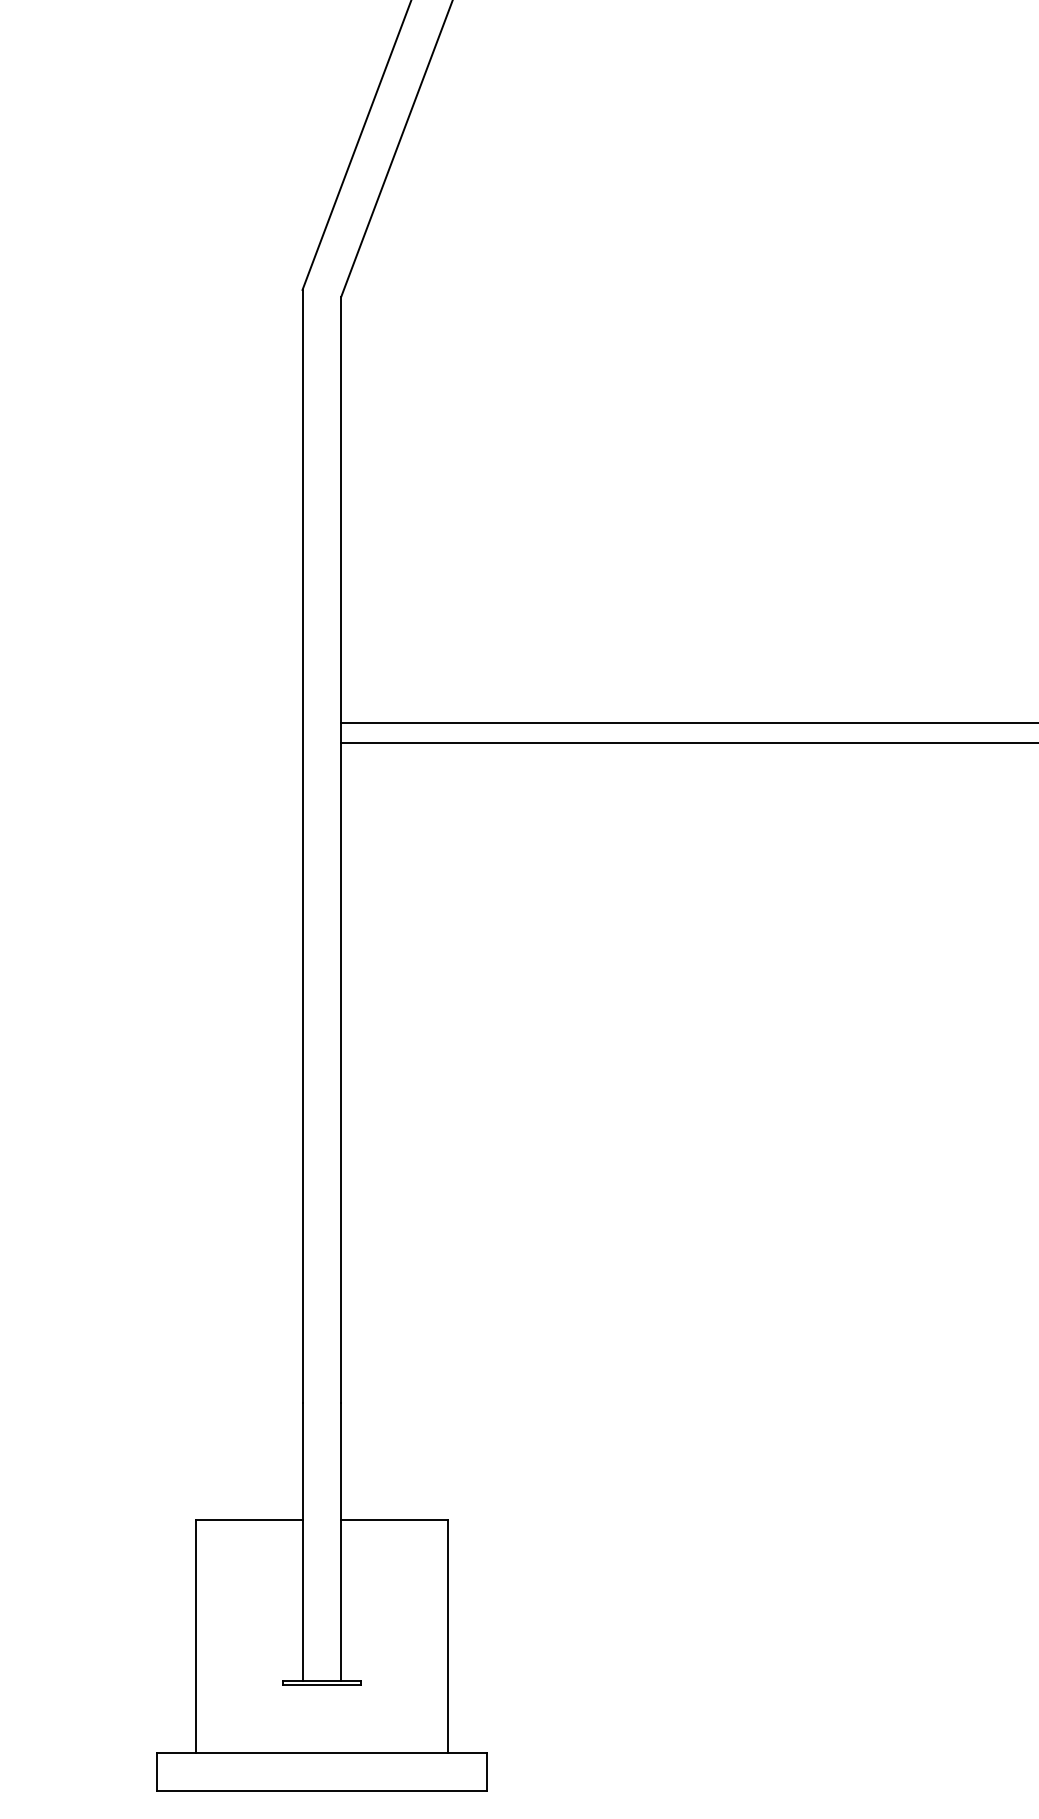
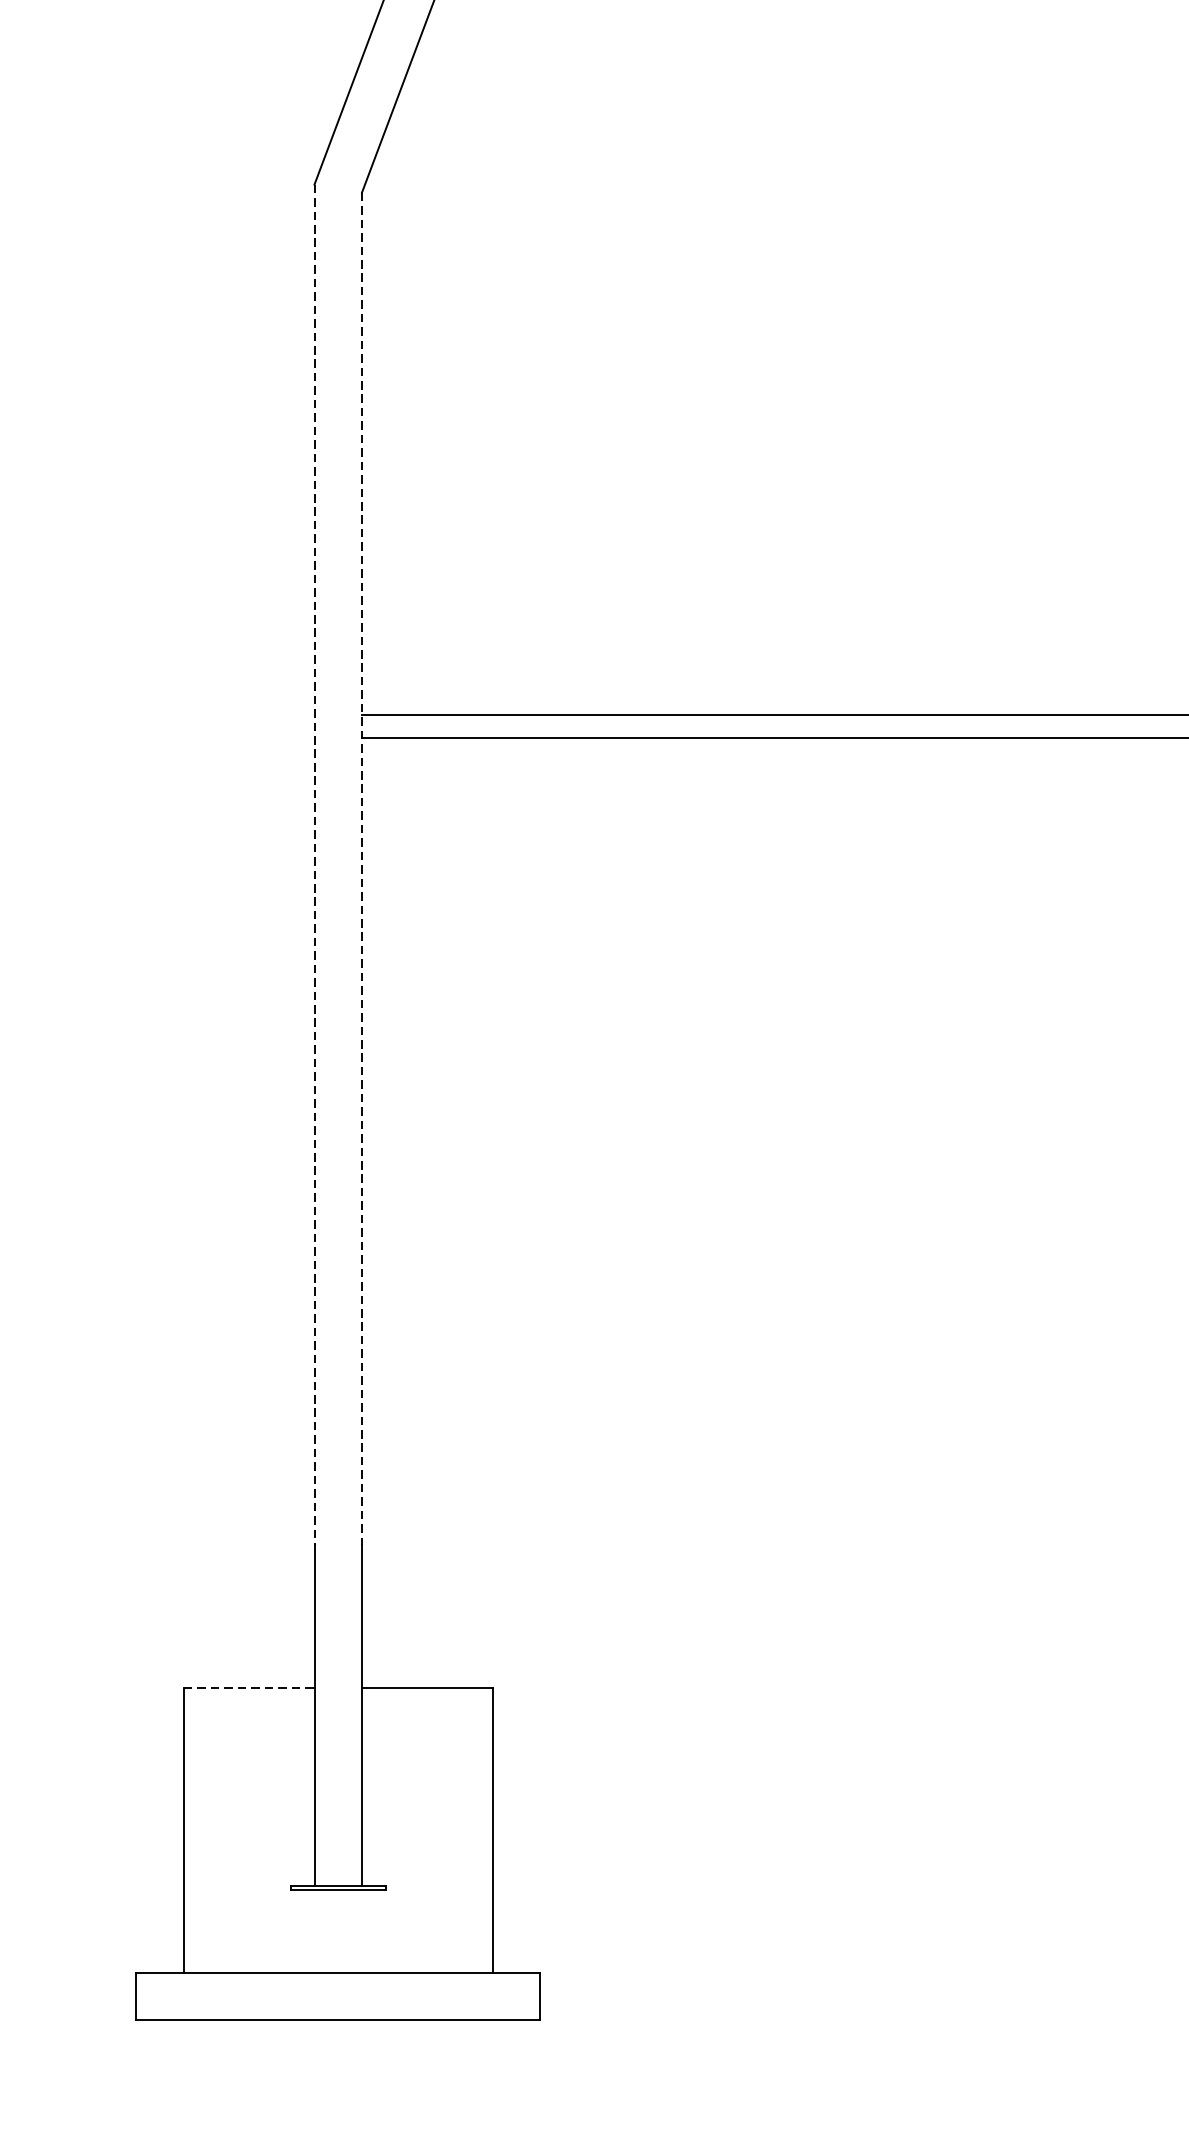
line: (302, 846) -> (314, 865), solid -> dashed
line: (341, 850) -> (362, 869), solid -> dashed
line: (249, 1519) -> (249, 1687), solid -> dashed

